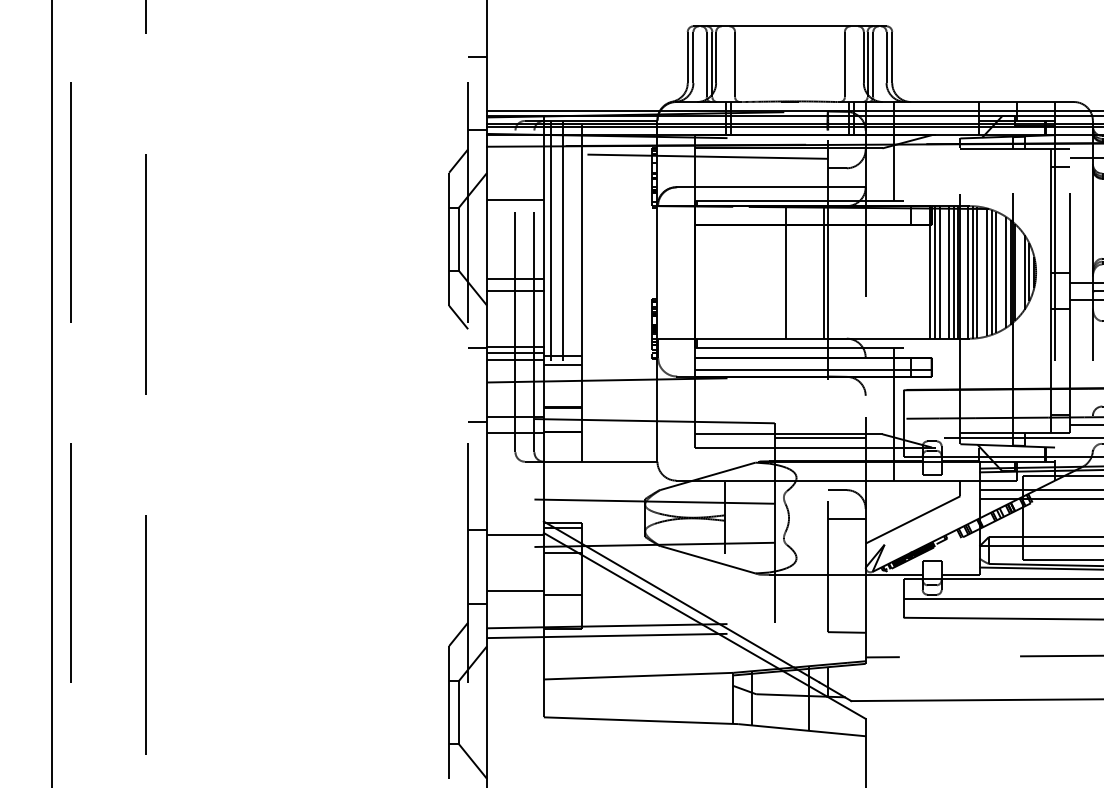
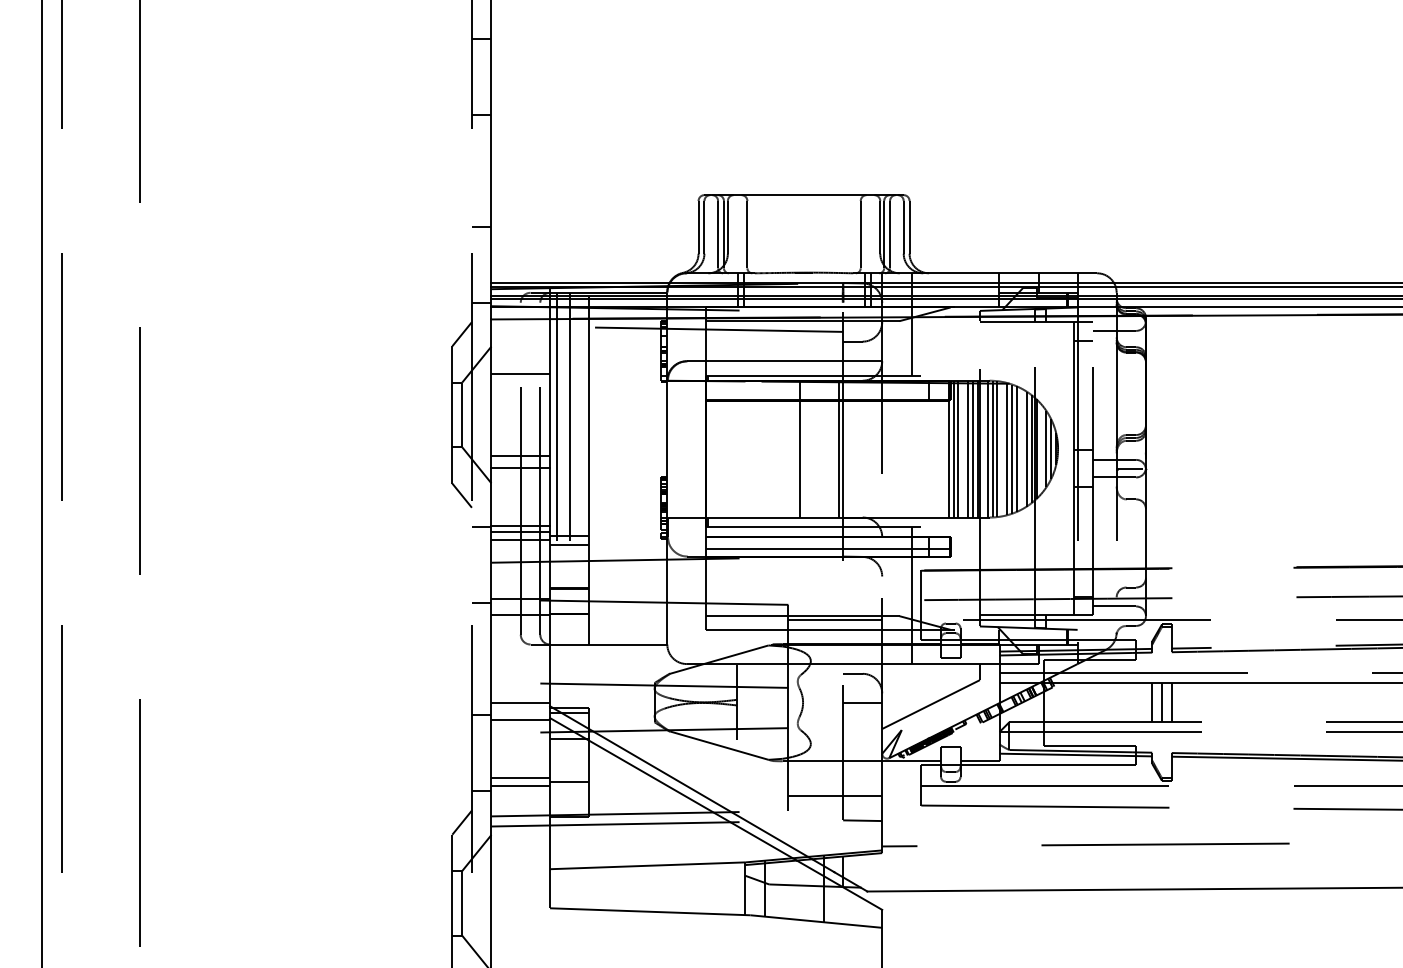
line: (515, 518) -> (520, 703), added
line: (515, 599) -> (520, 786), added
line: (820, 608) -> (835, 795), added

